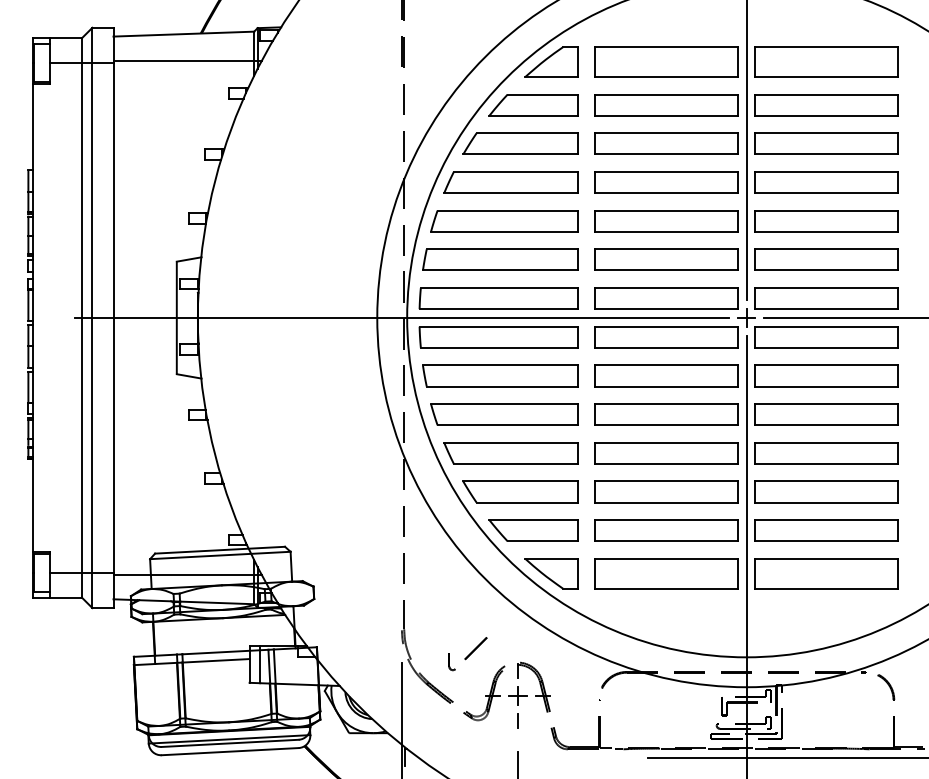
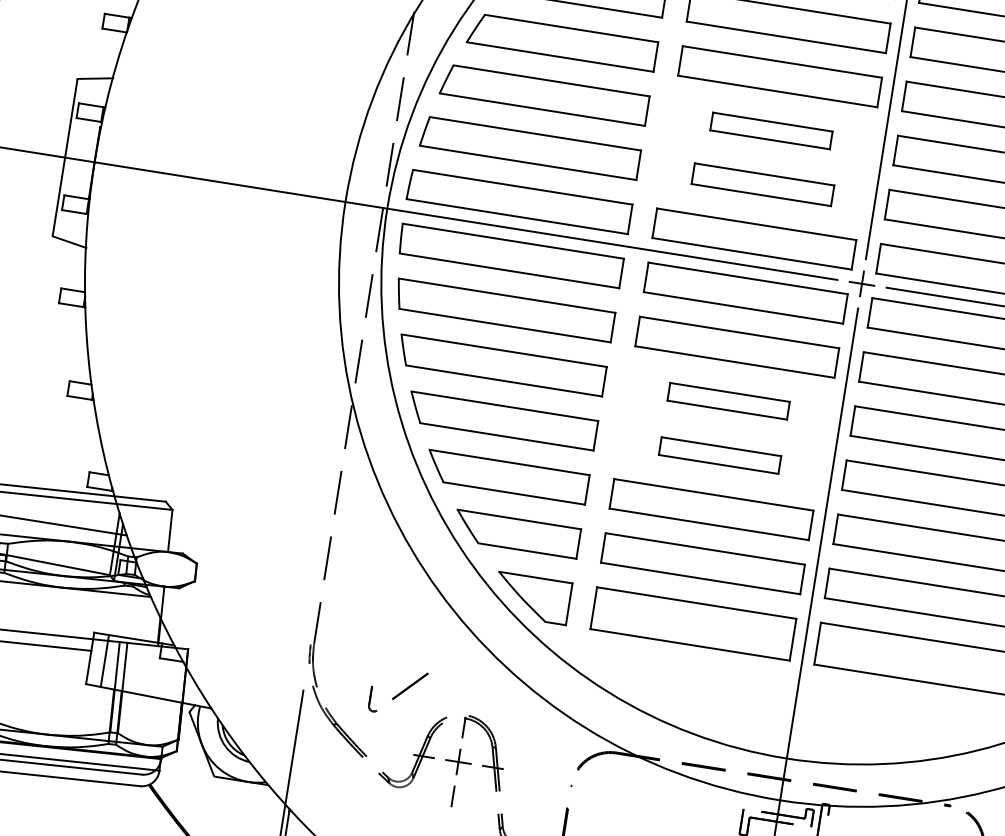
part: (666, 221) -> (771, 131), size x0.6
part: (666, 259) -> (762, 184), size x0.7
part: (666, 414) -> (728, 401), size x0.6
part: (666, 453) -> (720, 455), size x0.6

